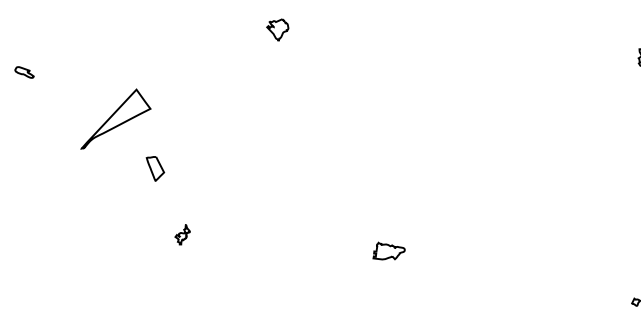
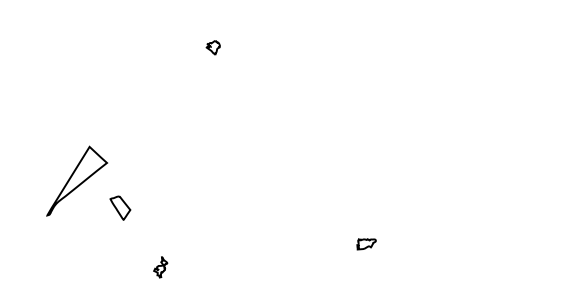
part: (276, 29) -> (212, 47), size x0.62
part: (115, 118) -> (74, 179), moved
part: (388, 251) -> (365, 243), size x0.62

